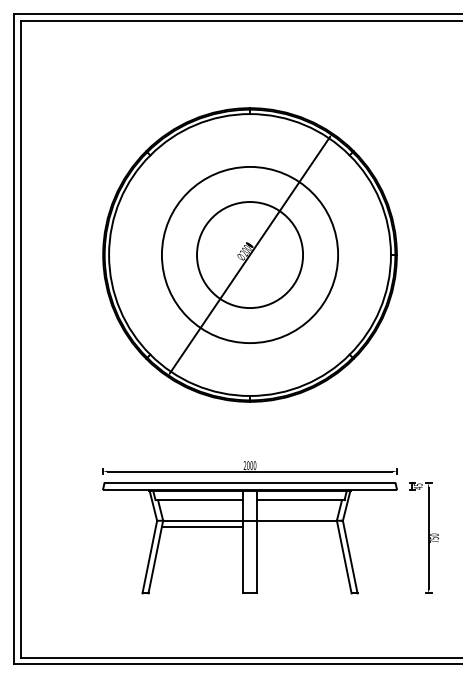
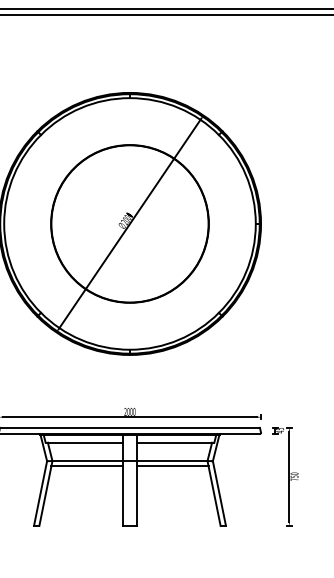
circle: (249, 254) -> (129, 223), size x1.67
line: (297, 526) -> (172, 466), added

